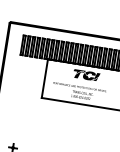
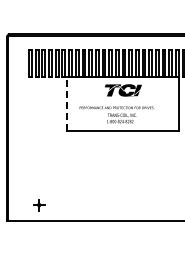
line: (45, 78) -> (67, 103), solid -> dashed

